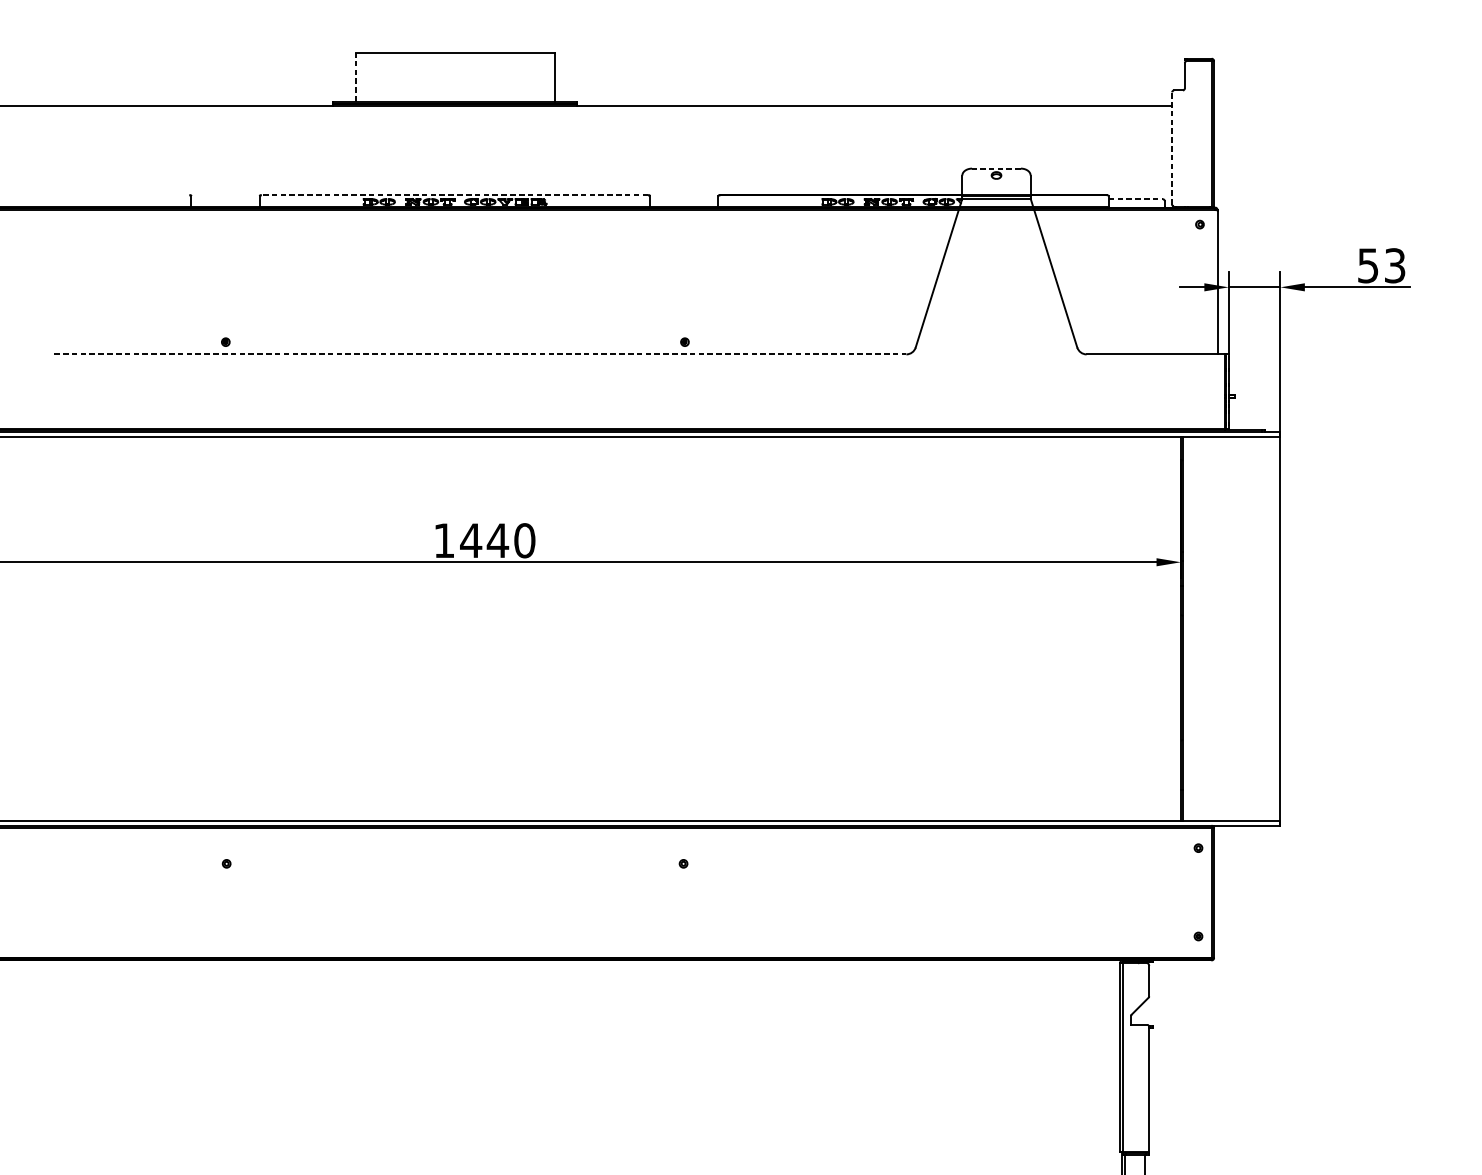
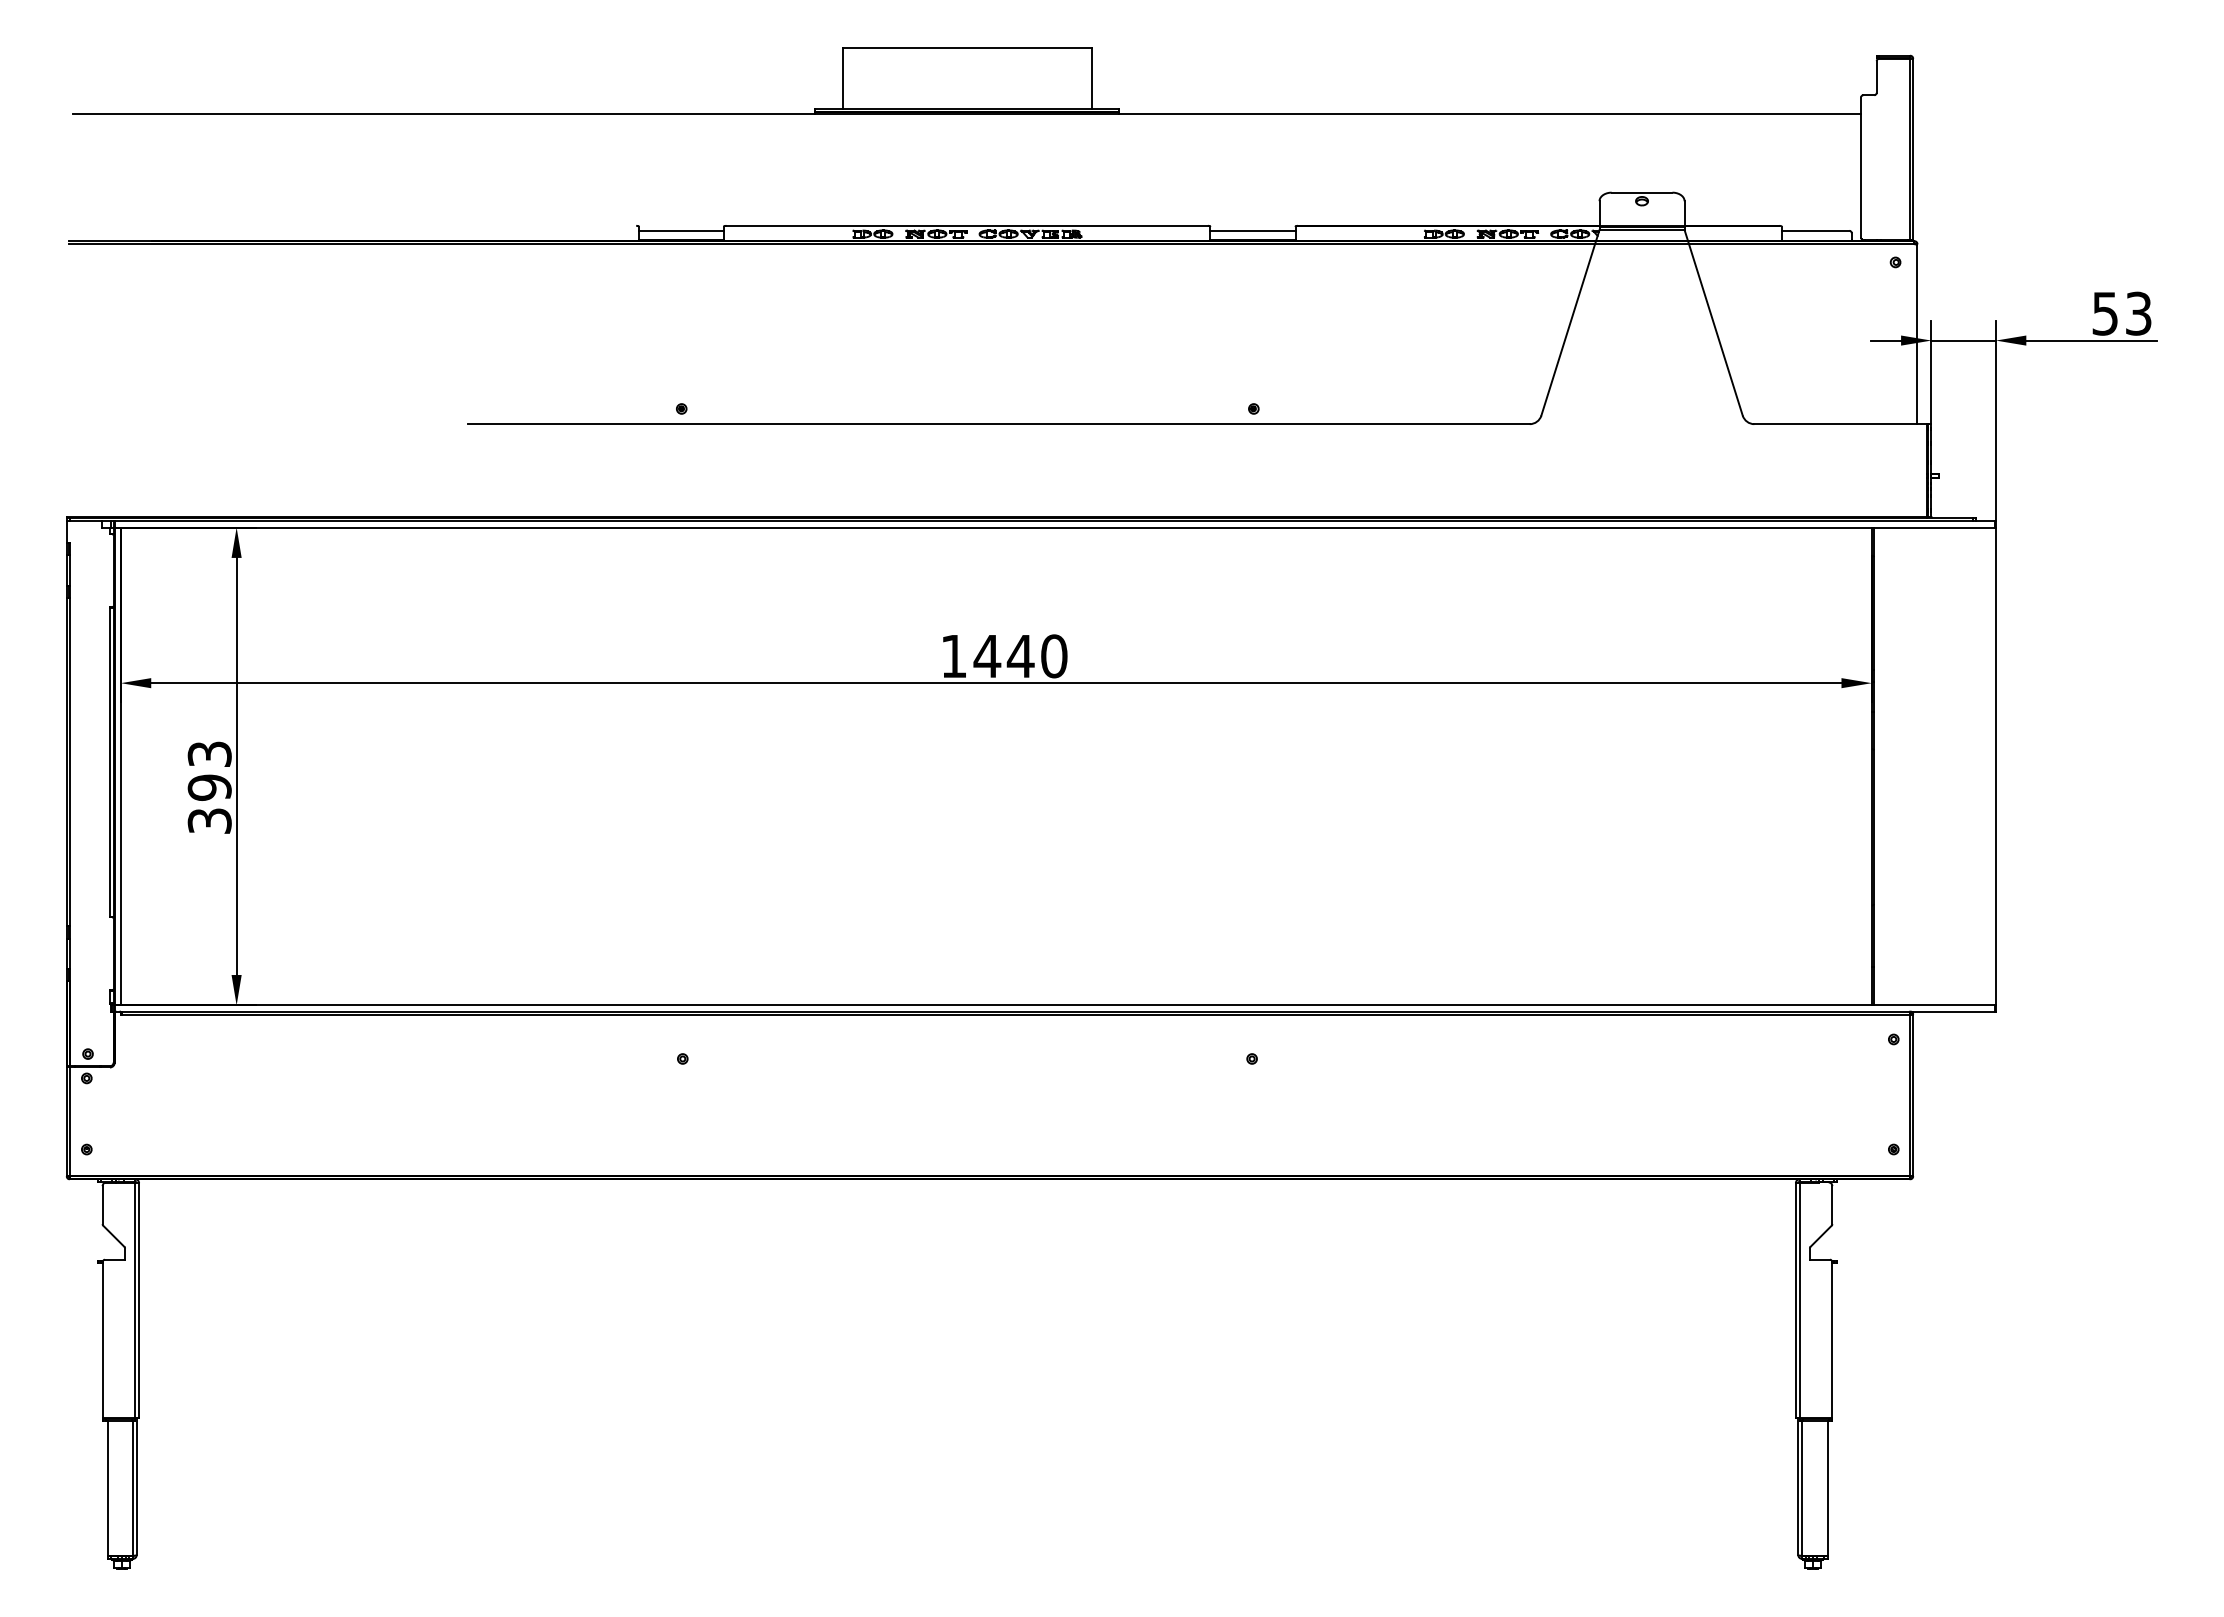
line: (355, 77) -> (843, 78), dashed -> solid
line: (1171, 148) -> (1860, 167), dashed -> solid
line: (996, 168) -> (1641, 192), dashed -> solid
line: (455, 194) -> (967, 225), dashed -> solid
line: (224, 198) -> (680, 230), added
line: (683, 198) -> (1252, 230), added
line: (1135, 198) -> (1815, 230), dashed -> solid
line: (480, 354) -> (998, 424), dashed -> solid

